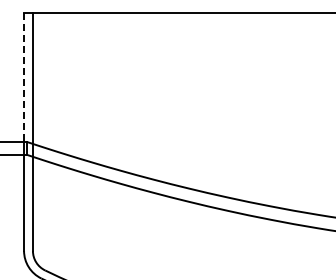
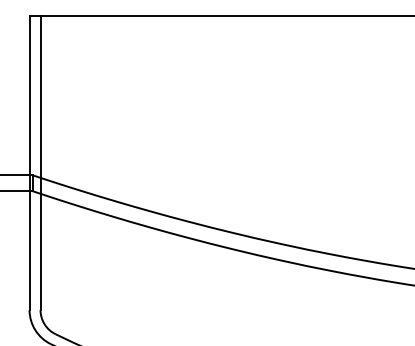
line: (24, 77) -> (30, 95), dashed -> solid

